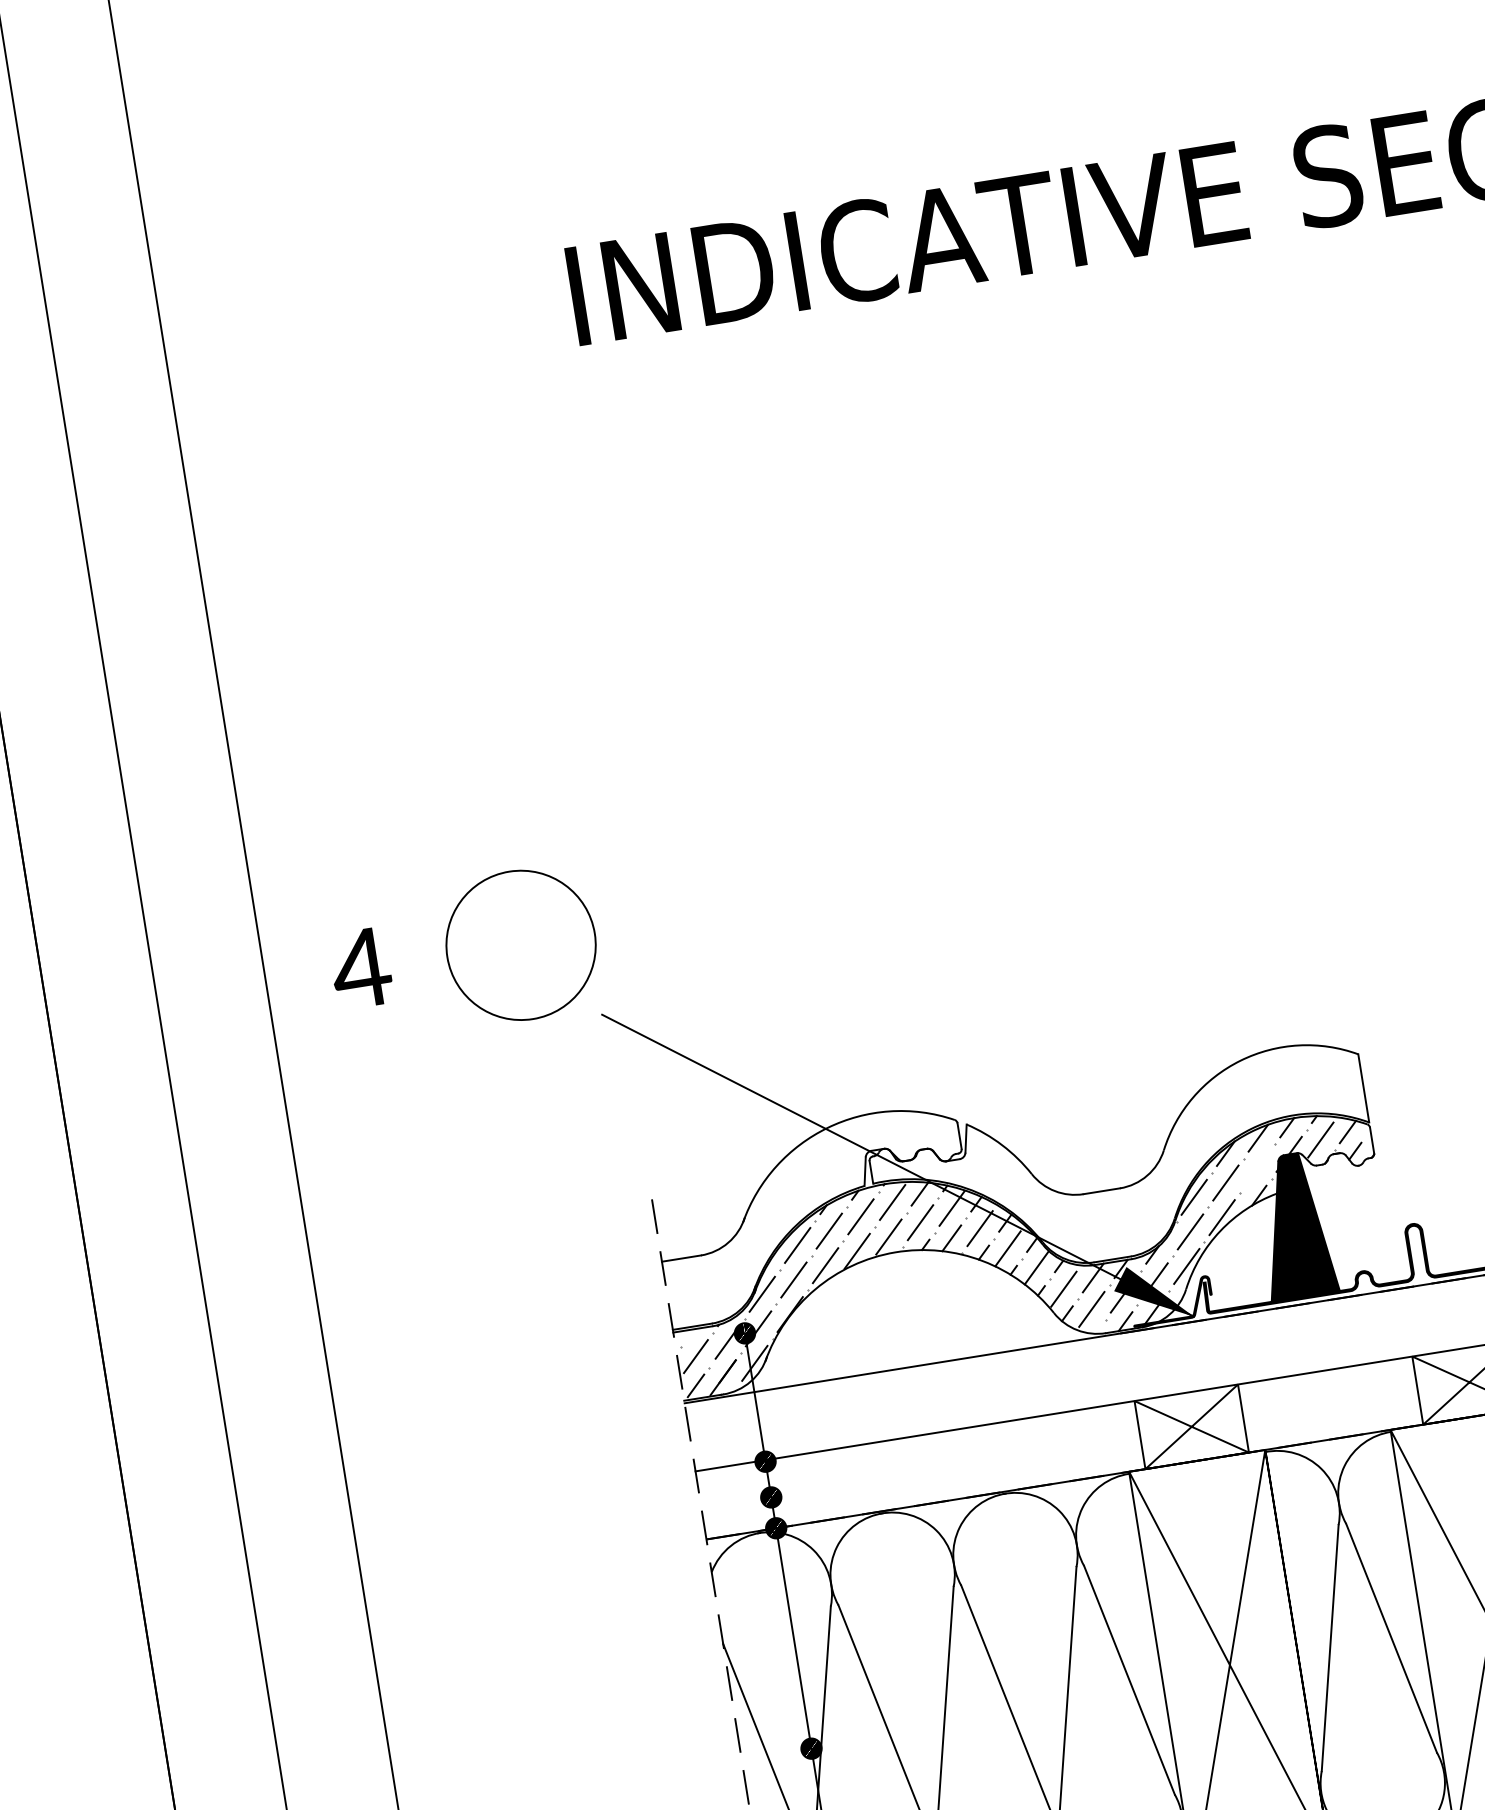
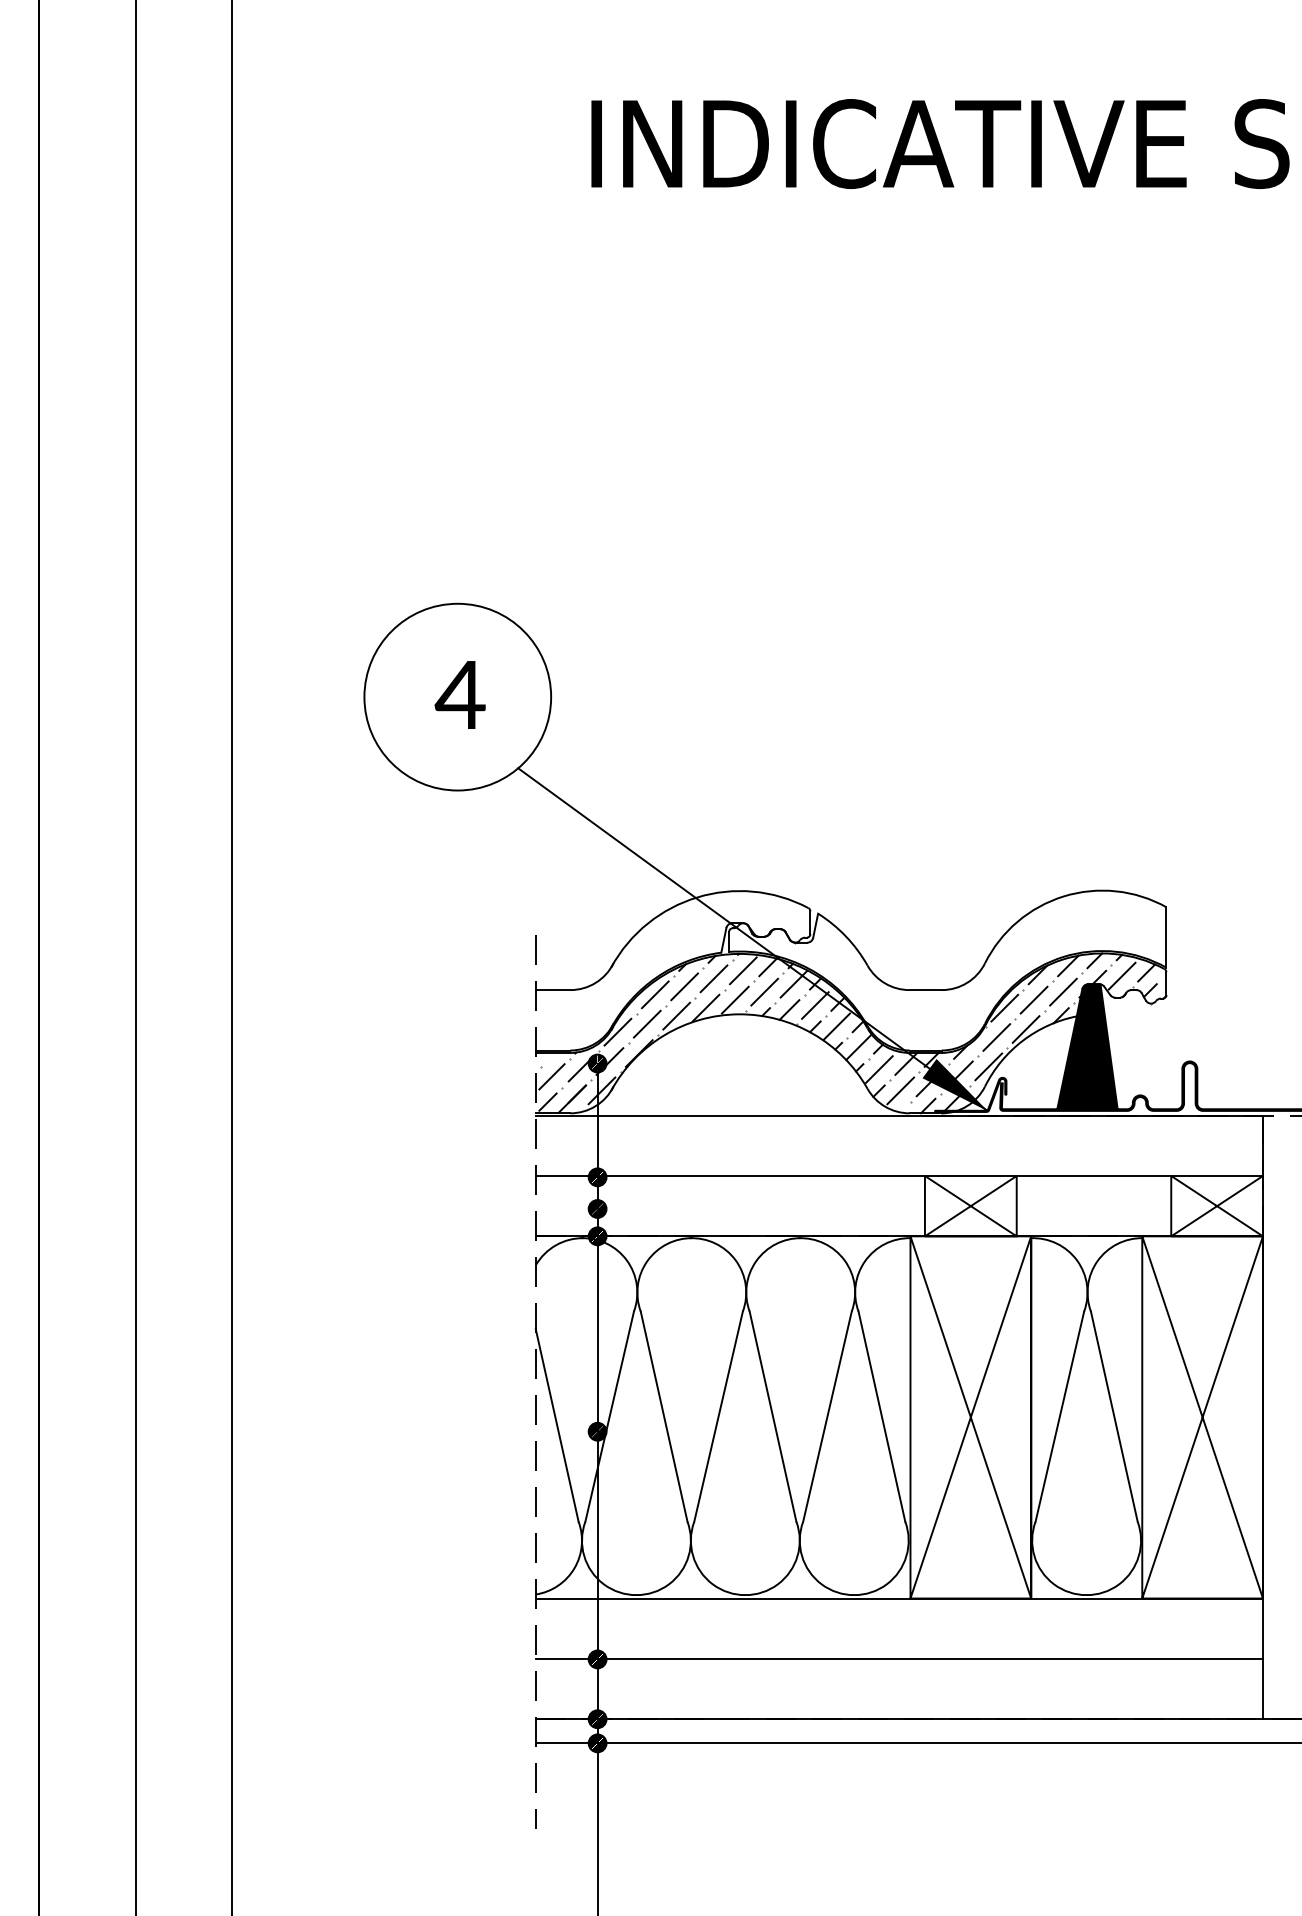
circle: (520, 944) -> (457, 696), size x1.43
text: (360, 968) -> (459, 694), moved
line: (1257, 1167) -> (1063, 991), added

